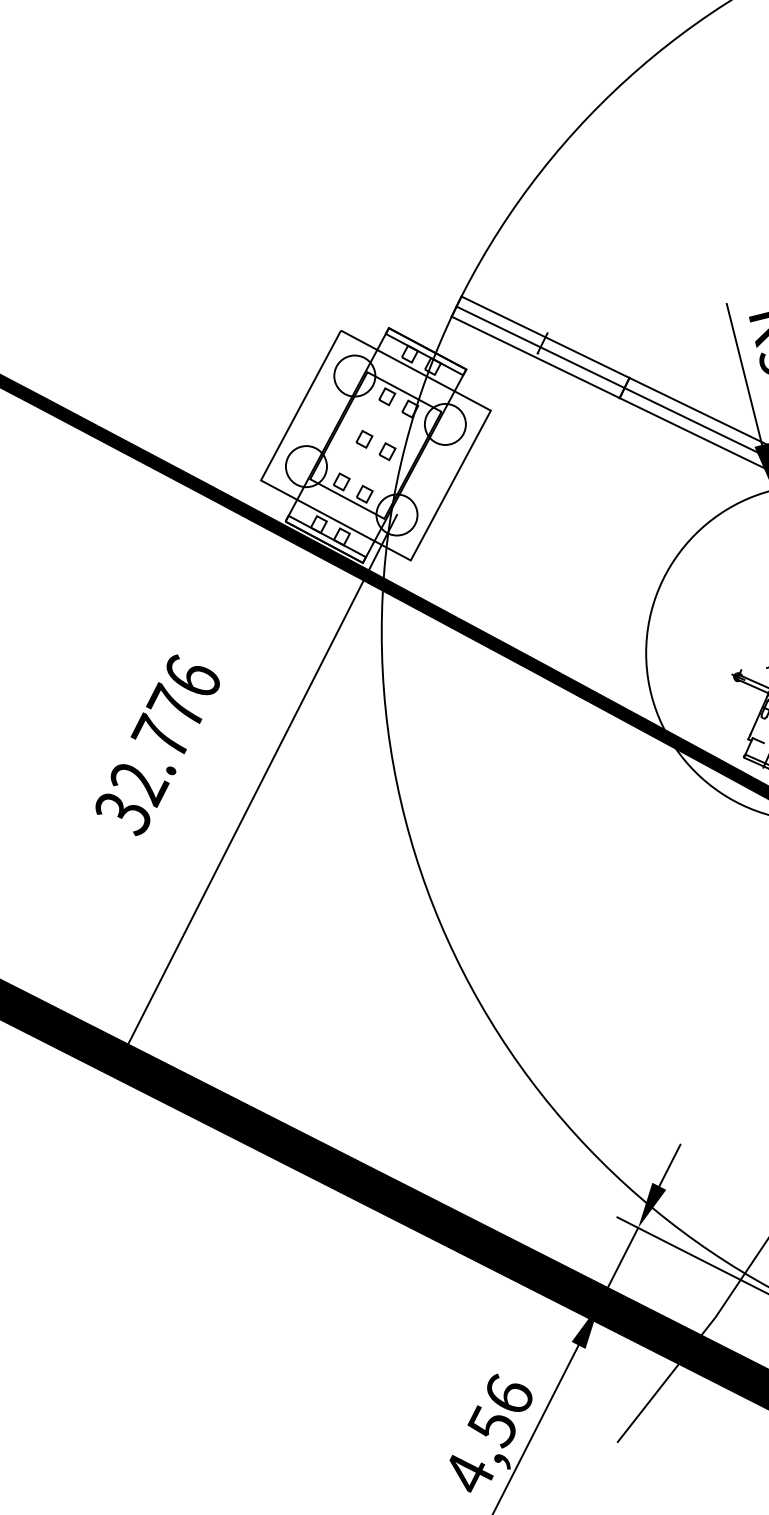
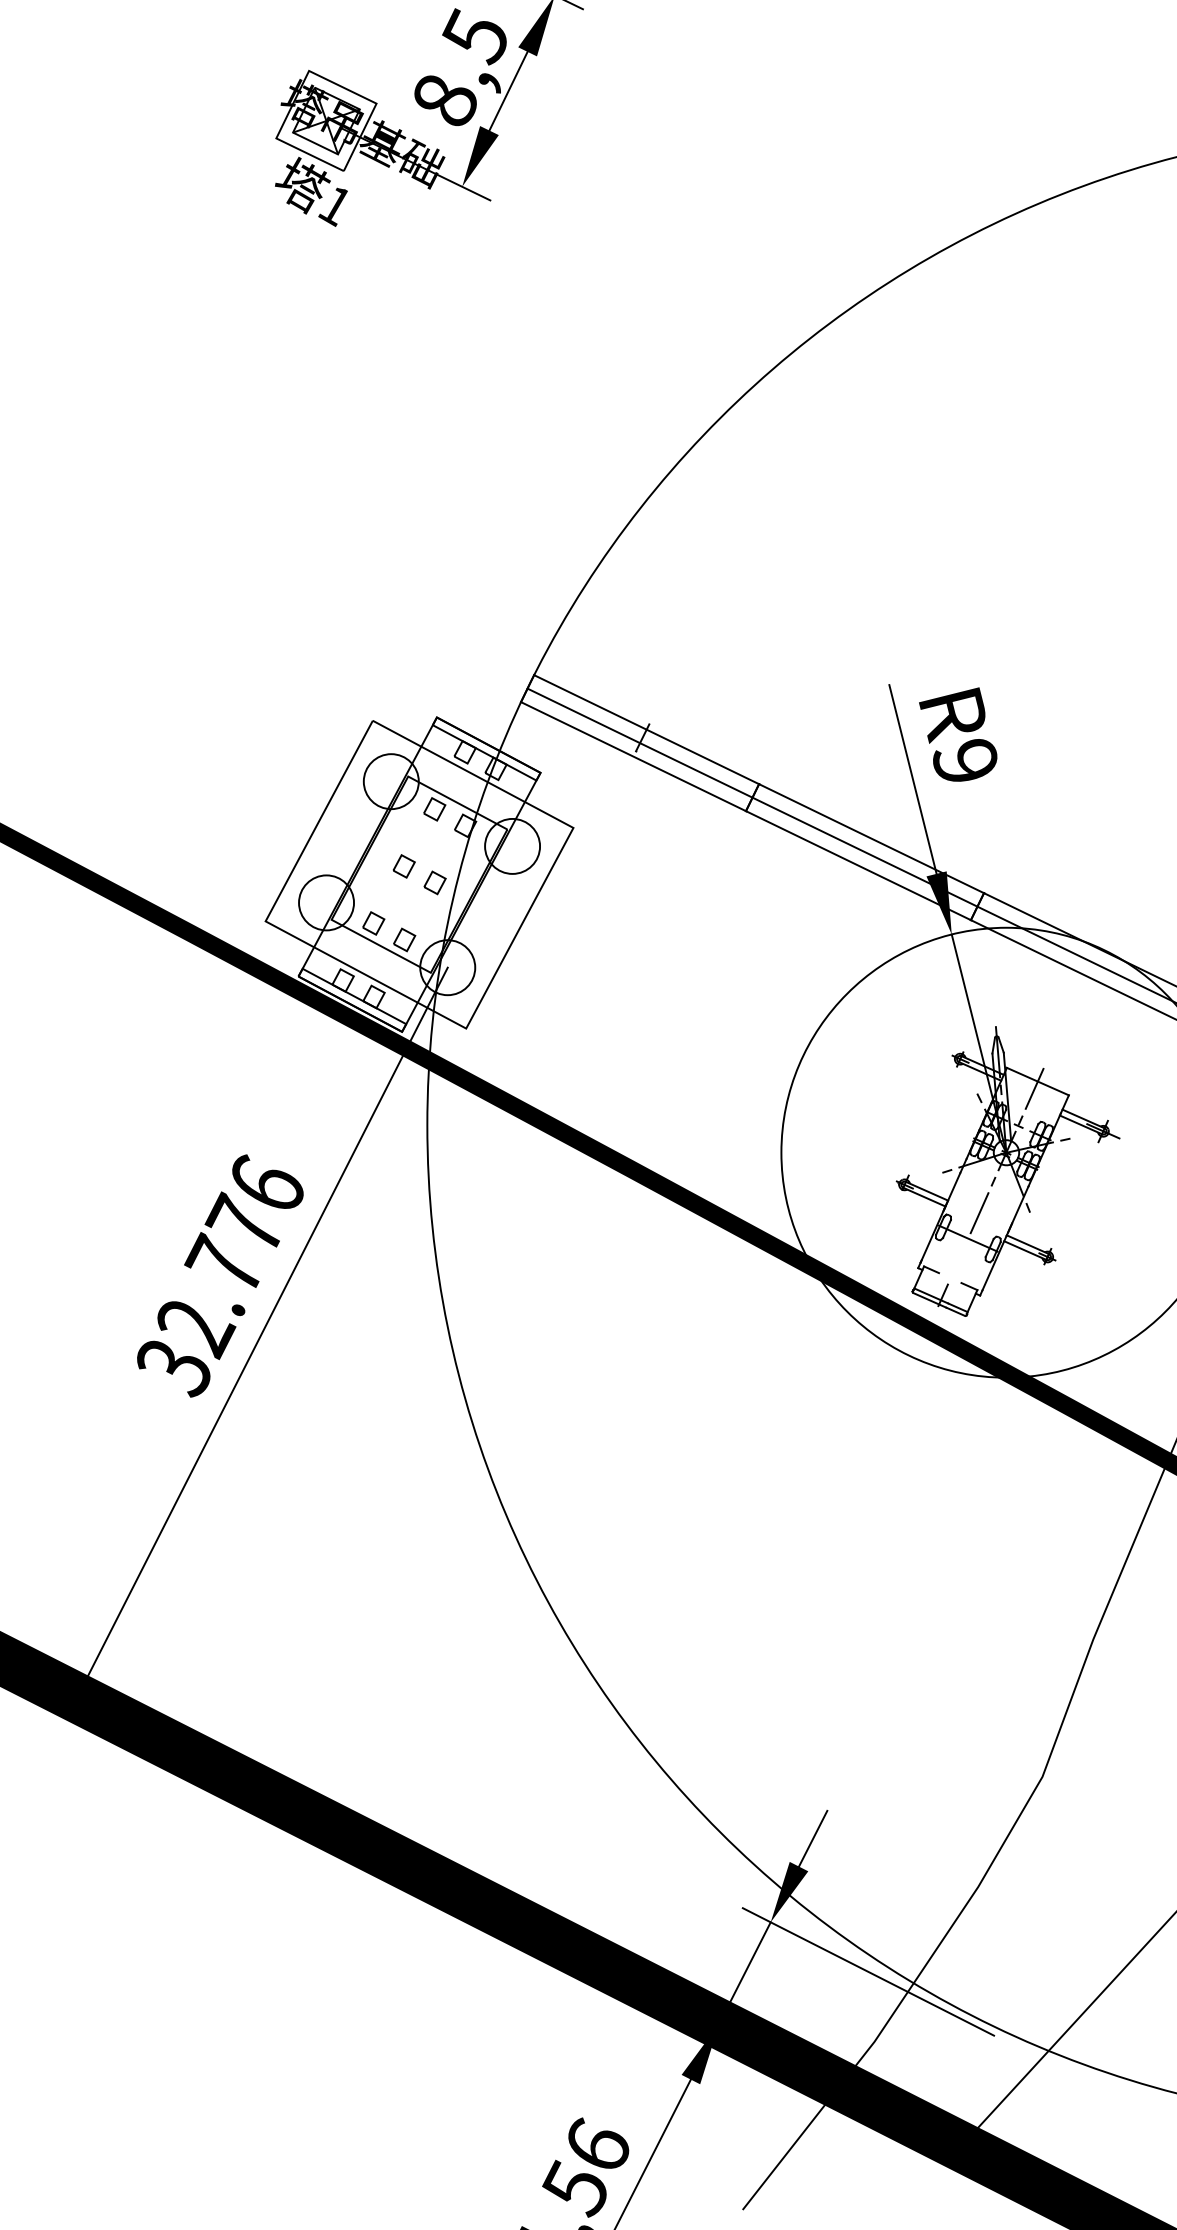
text: (157, 744) -> (220, 1275), moved

